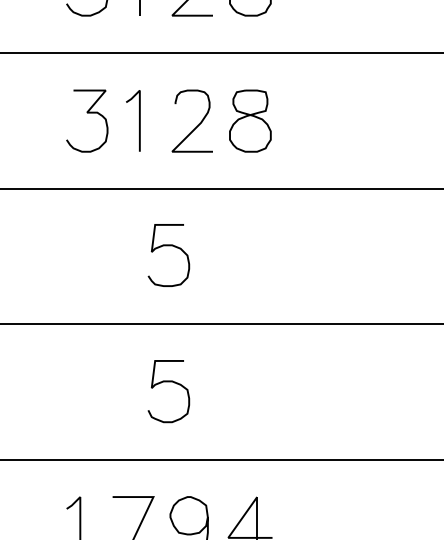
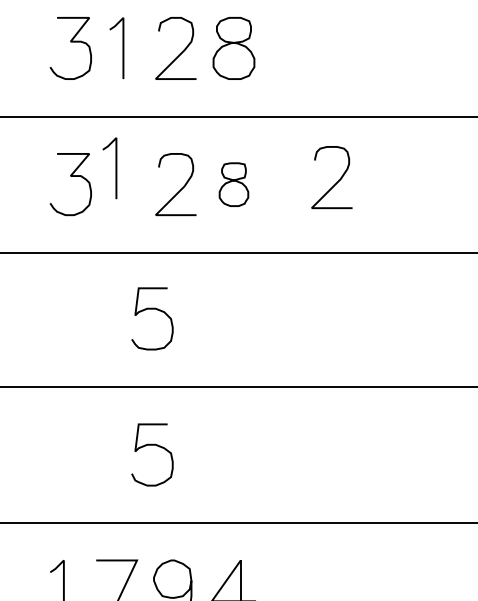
curve: (352, 119) -> (336, 182), added
curve: (138, 121) -> (115, 168), moved
part: (249, 121) -> (233, 184), size x0.7

